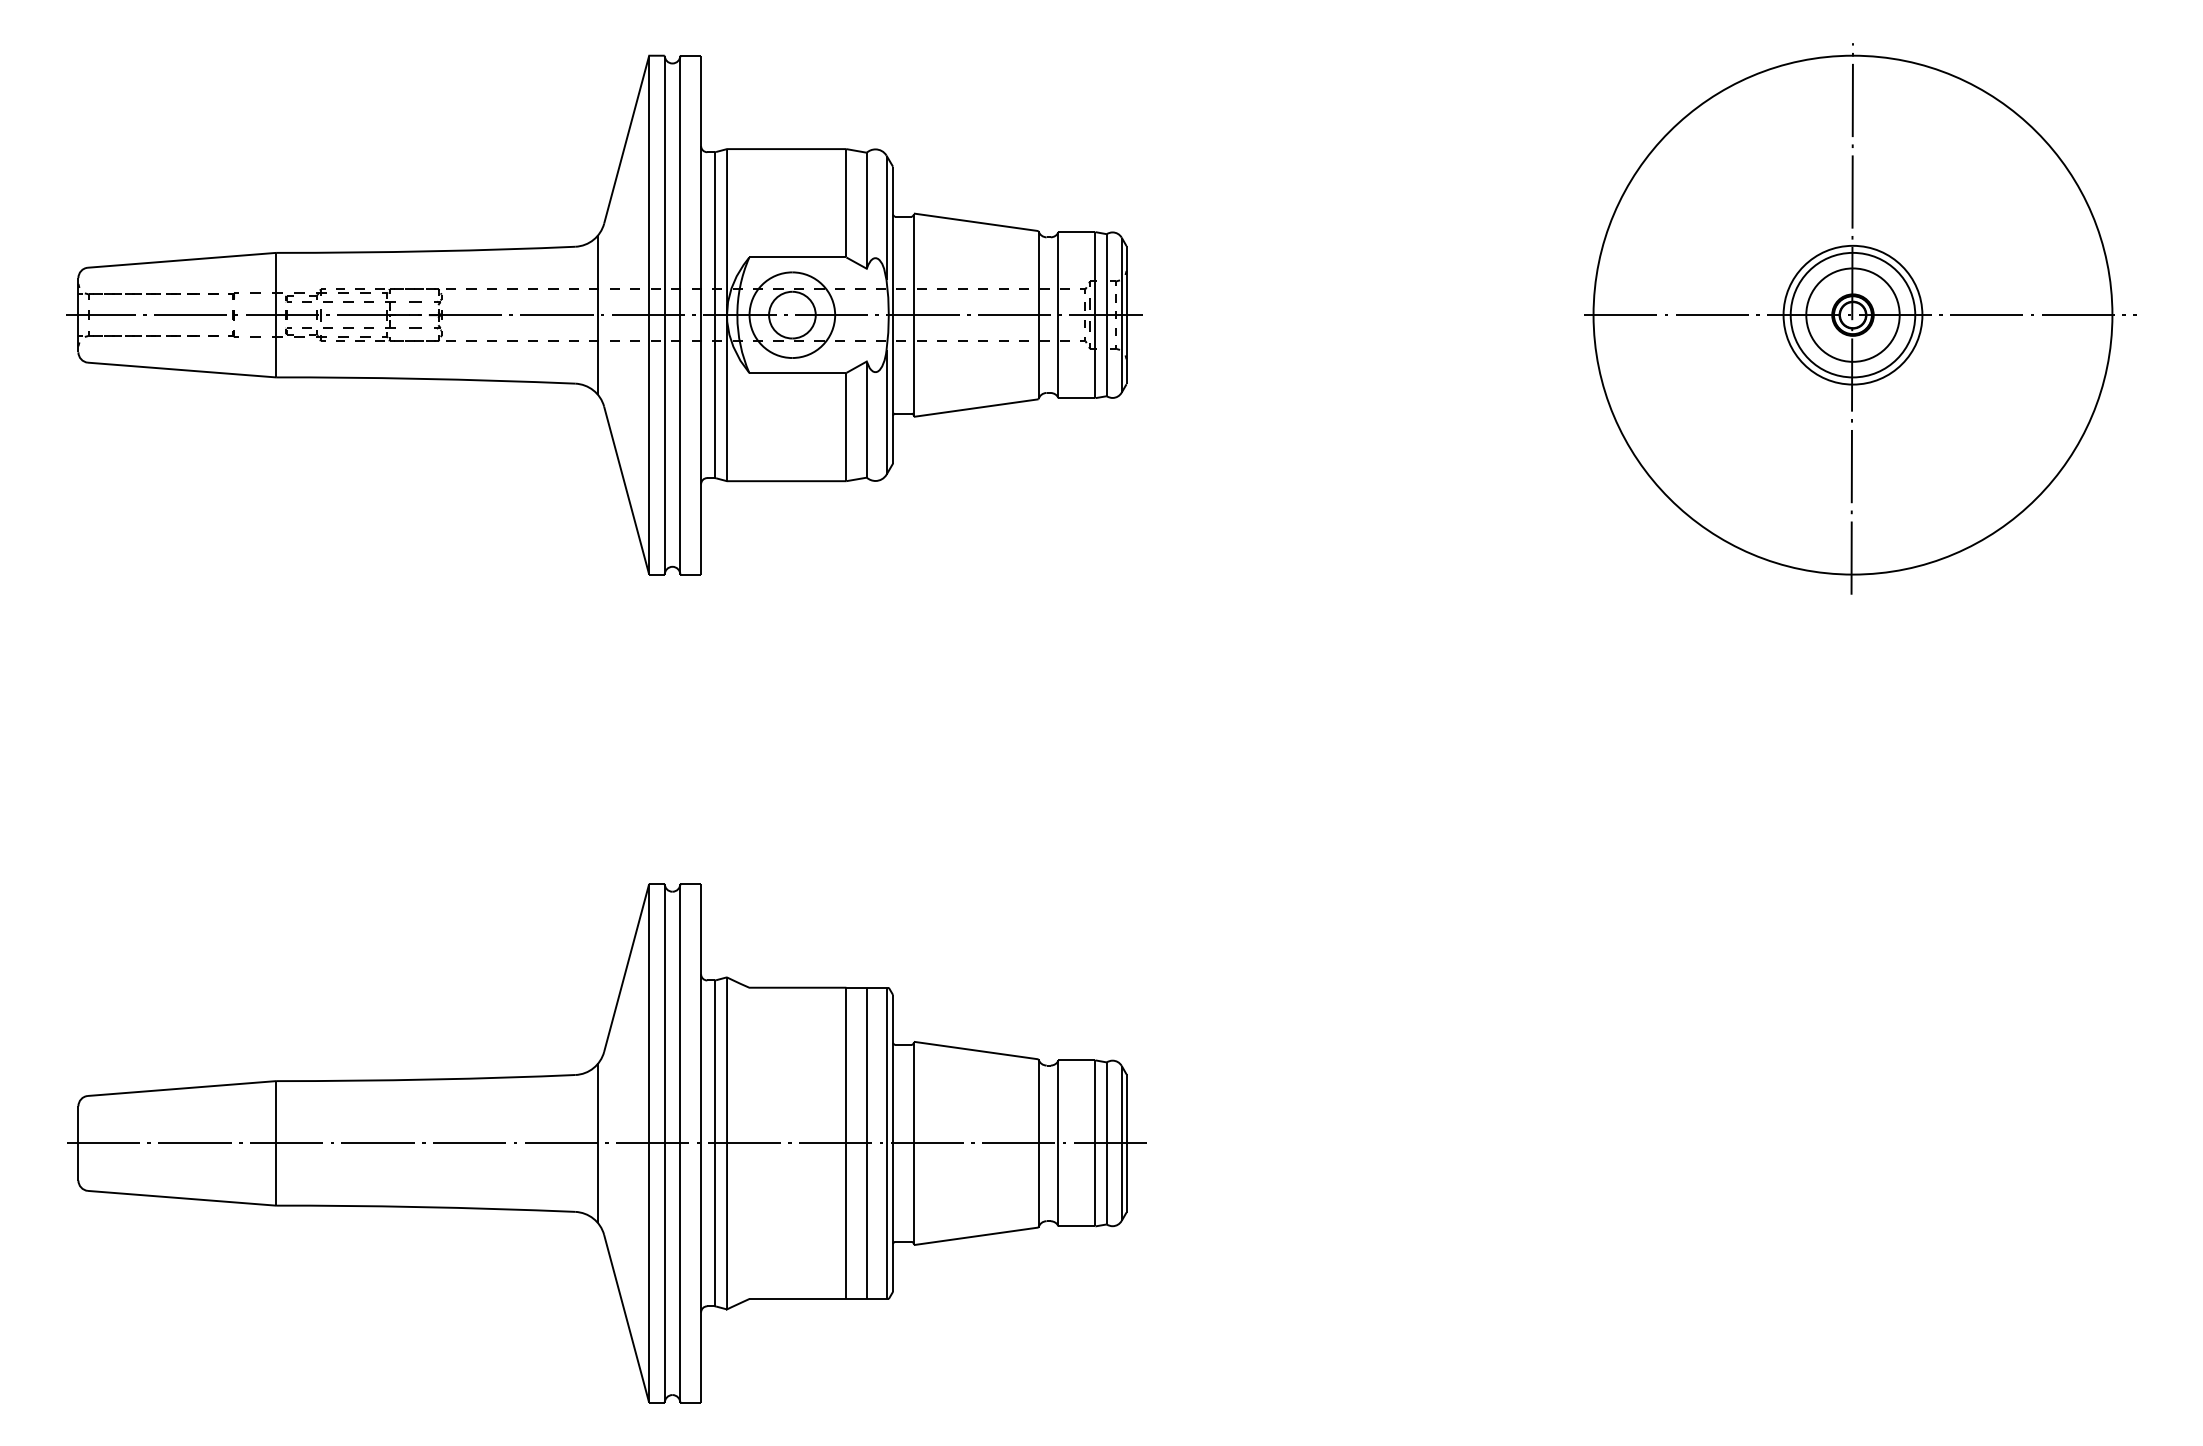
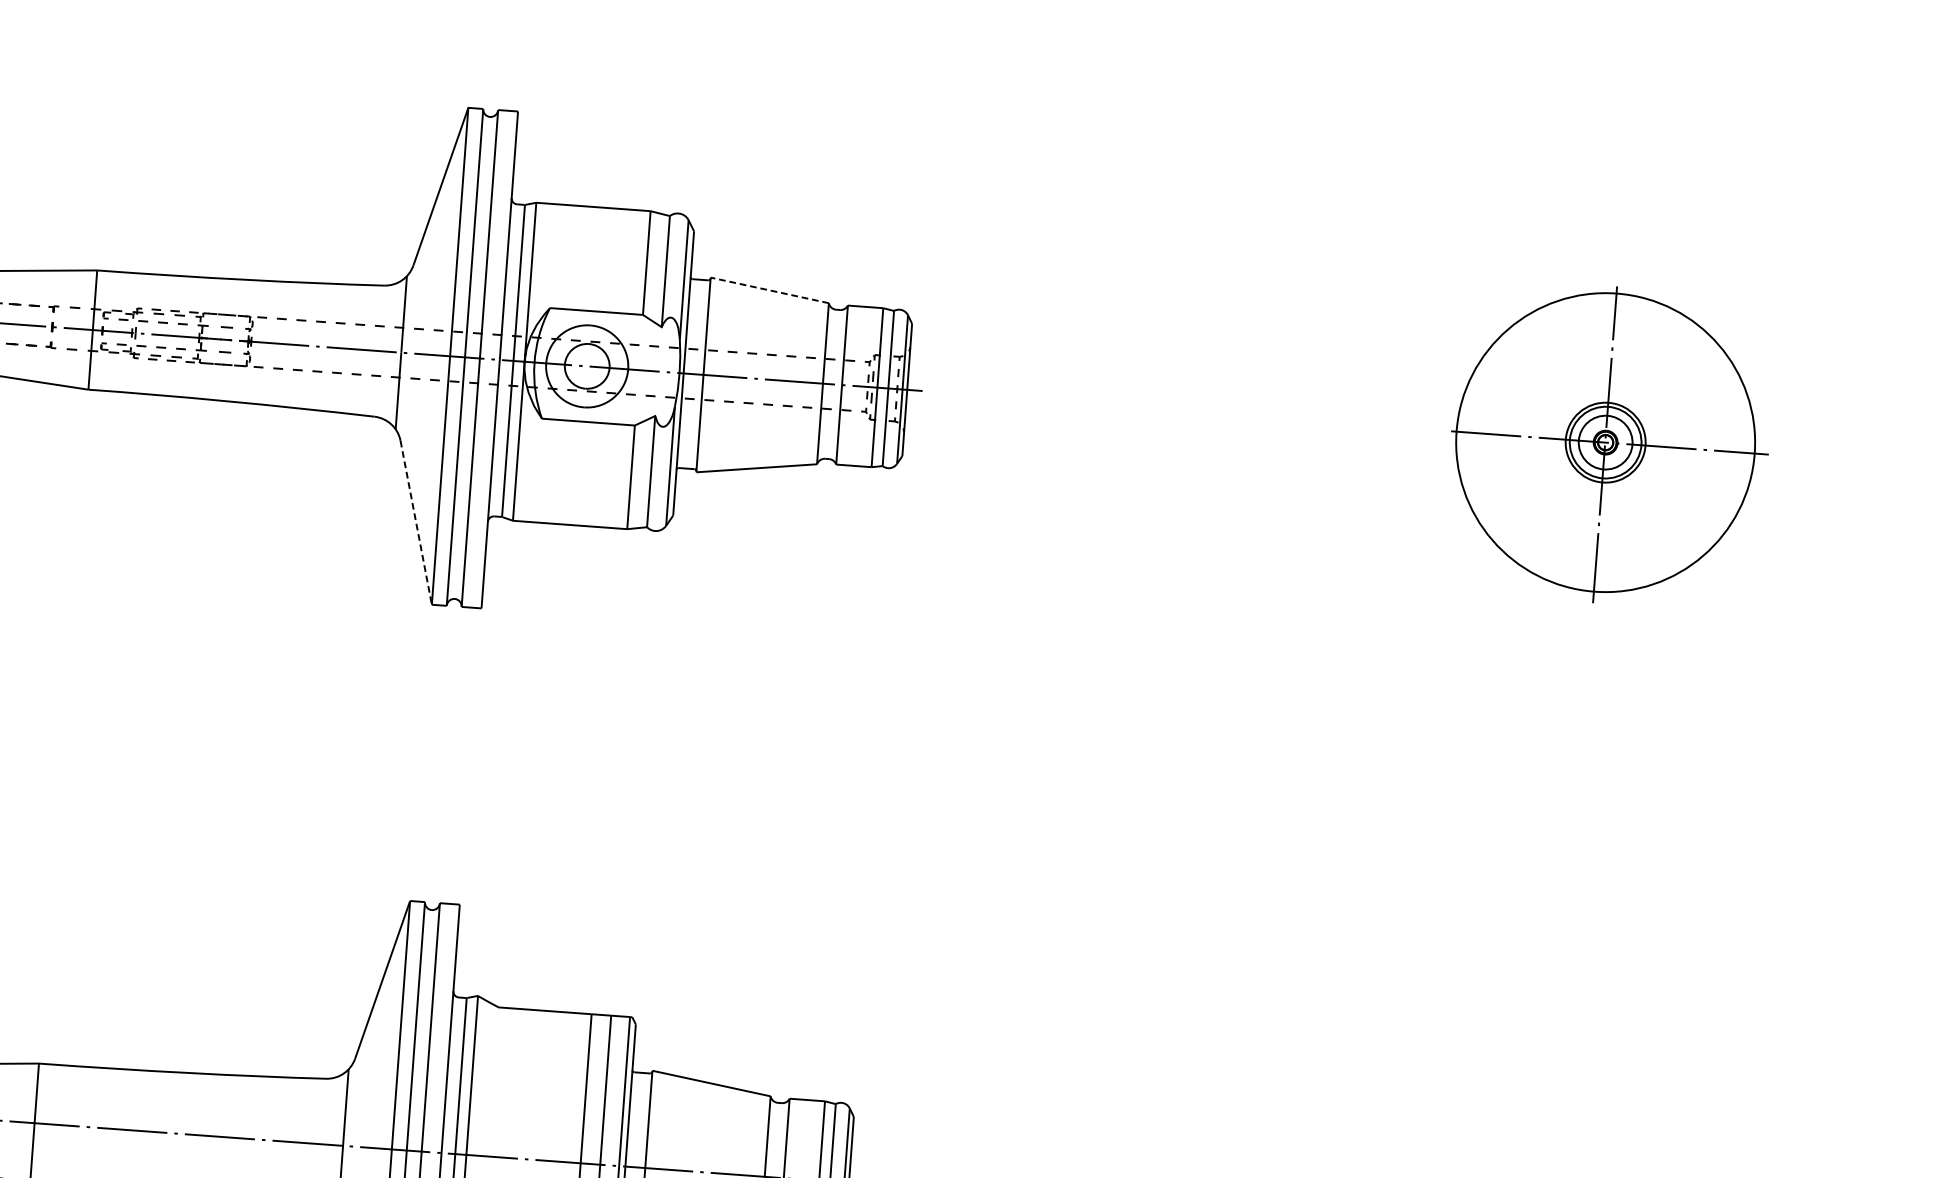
line: (976, 222) -> (770, 290), solid -> dashed
part: (1860, 318) -> (1609, 444), size x0.6
line: (626, 490) -> (416, 522), solid -> dashed

